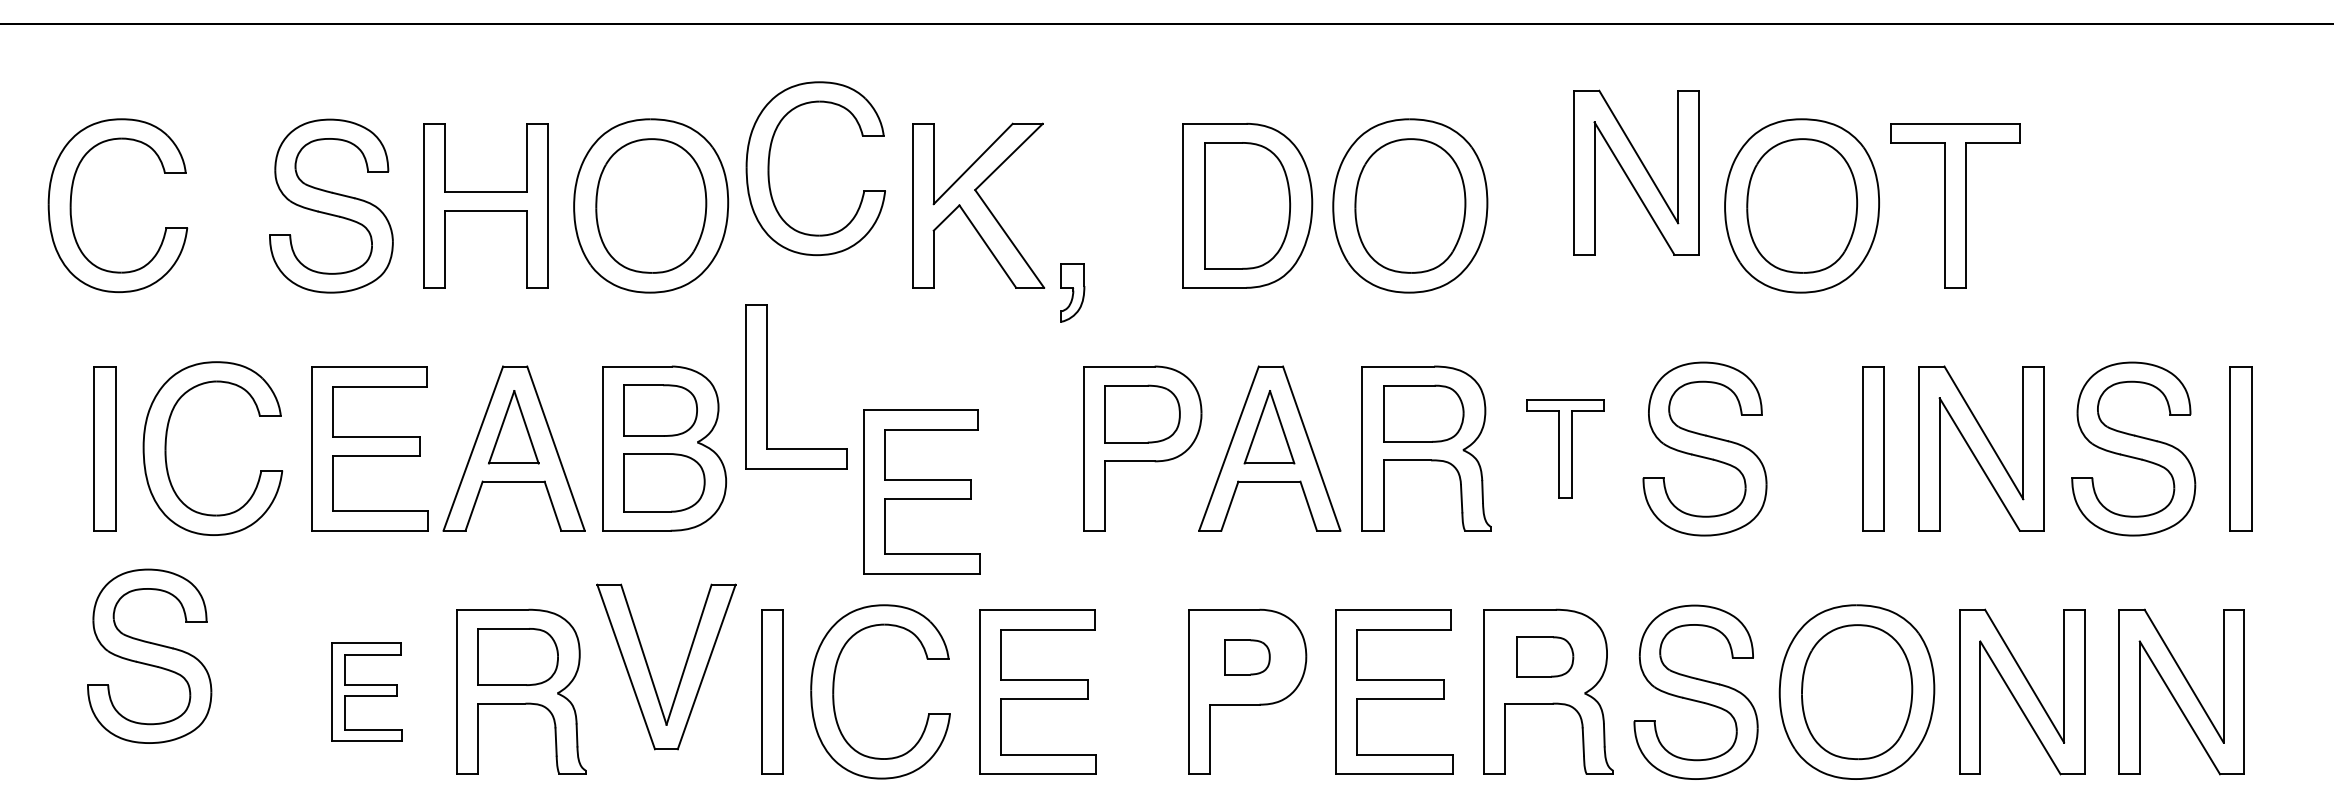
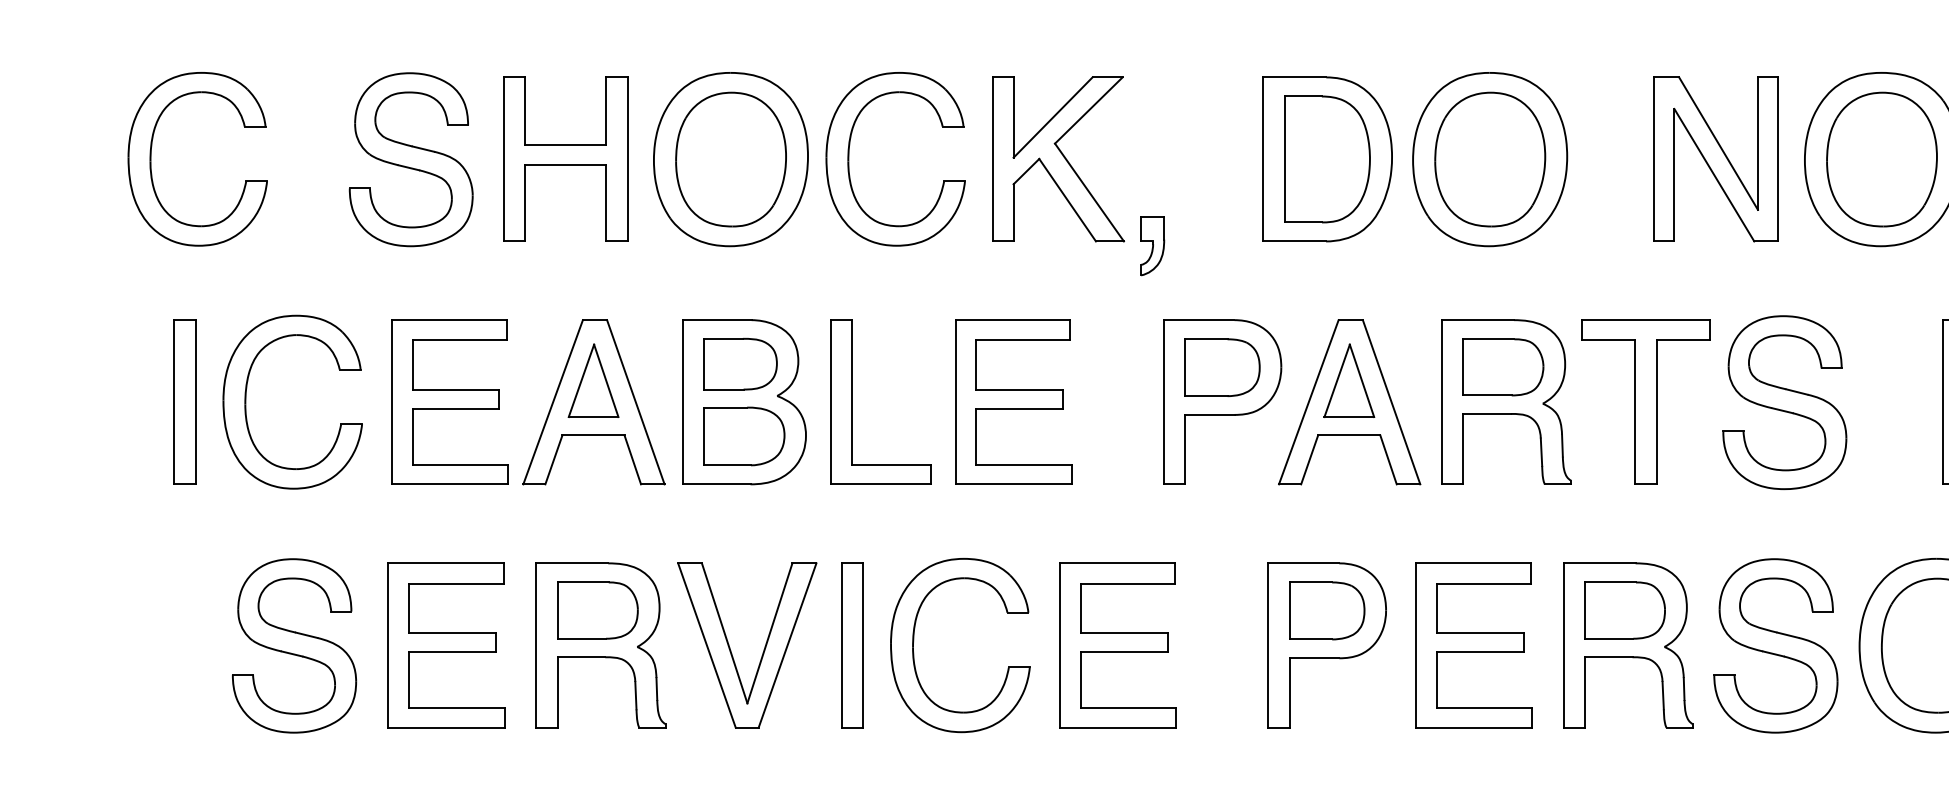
part: (769, 168) -> (849, 159), moved
part: (1636, 172) -> (1716, 159), moved
part: (767, 386) -> (852, 402), moved
part: (1565, 448) -> (1645, 402), size x1.67
part: (921, 491) -> (1013, 402), moved
part: (149, 655) -> (294, 645), moved
part: (1545, 656) -> (1625, 610), size x1.43
part: (1247, 657) -> (1327, 611), size x1.67
part: (650, 671) -> (731, 650), moved
part: (366, 691) -> (446, 645), size x1.67

